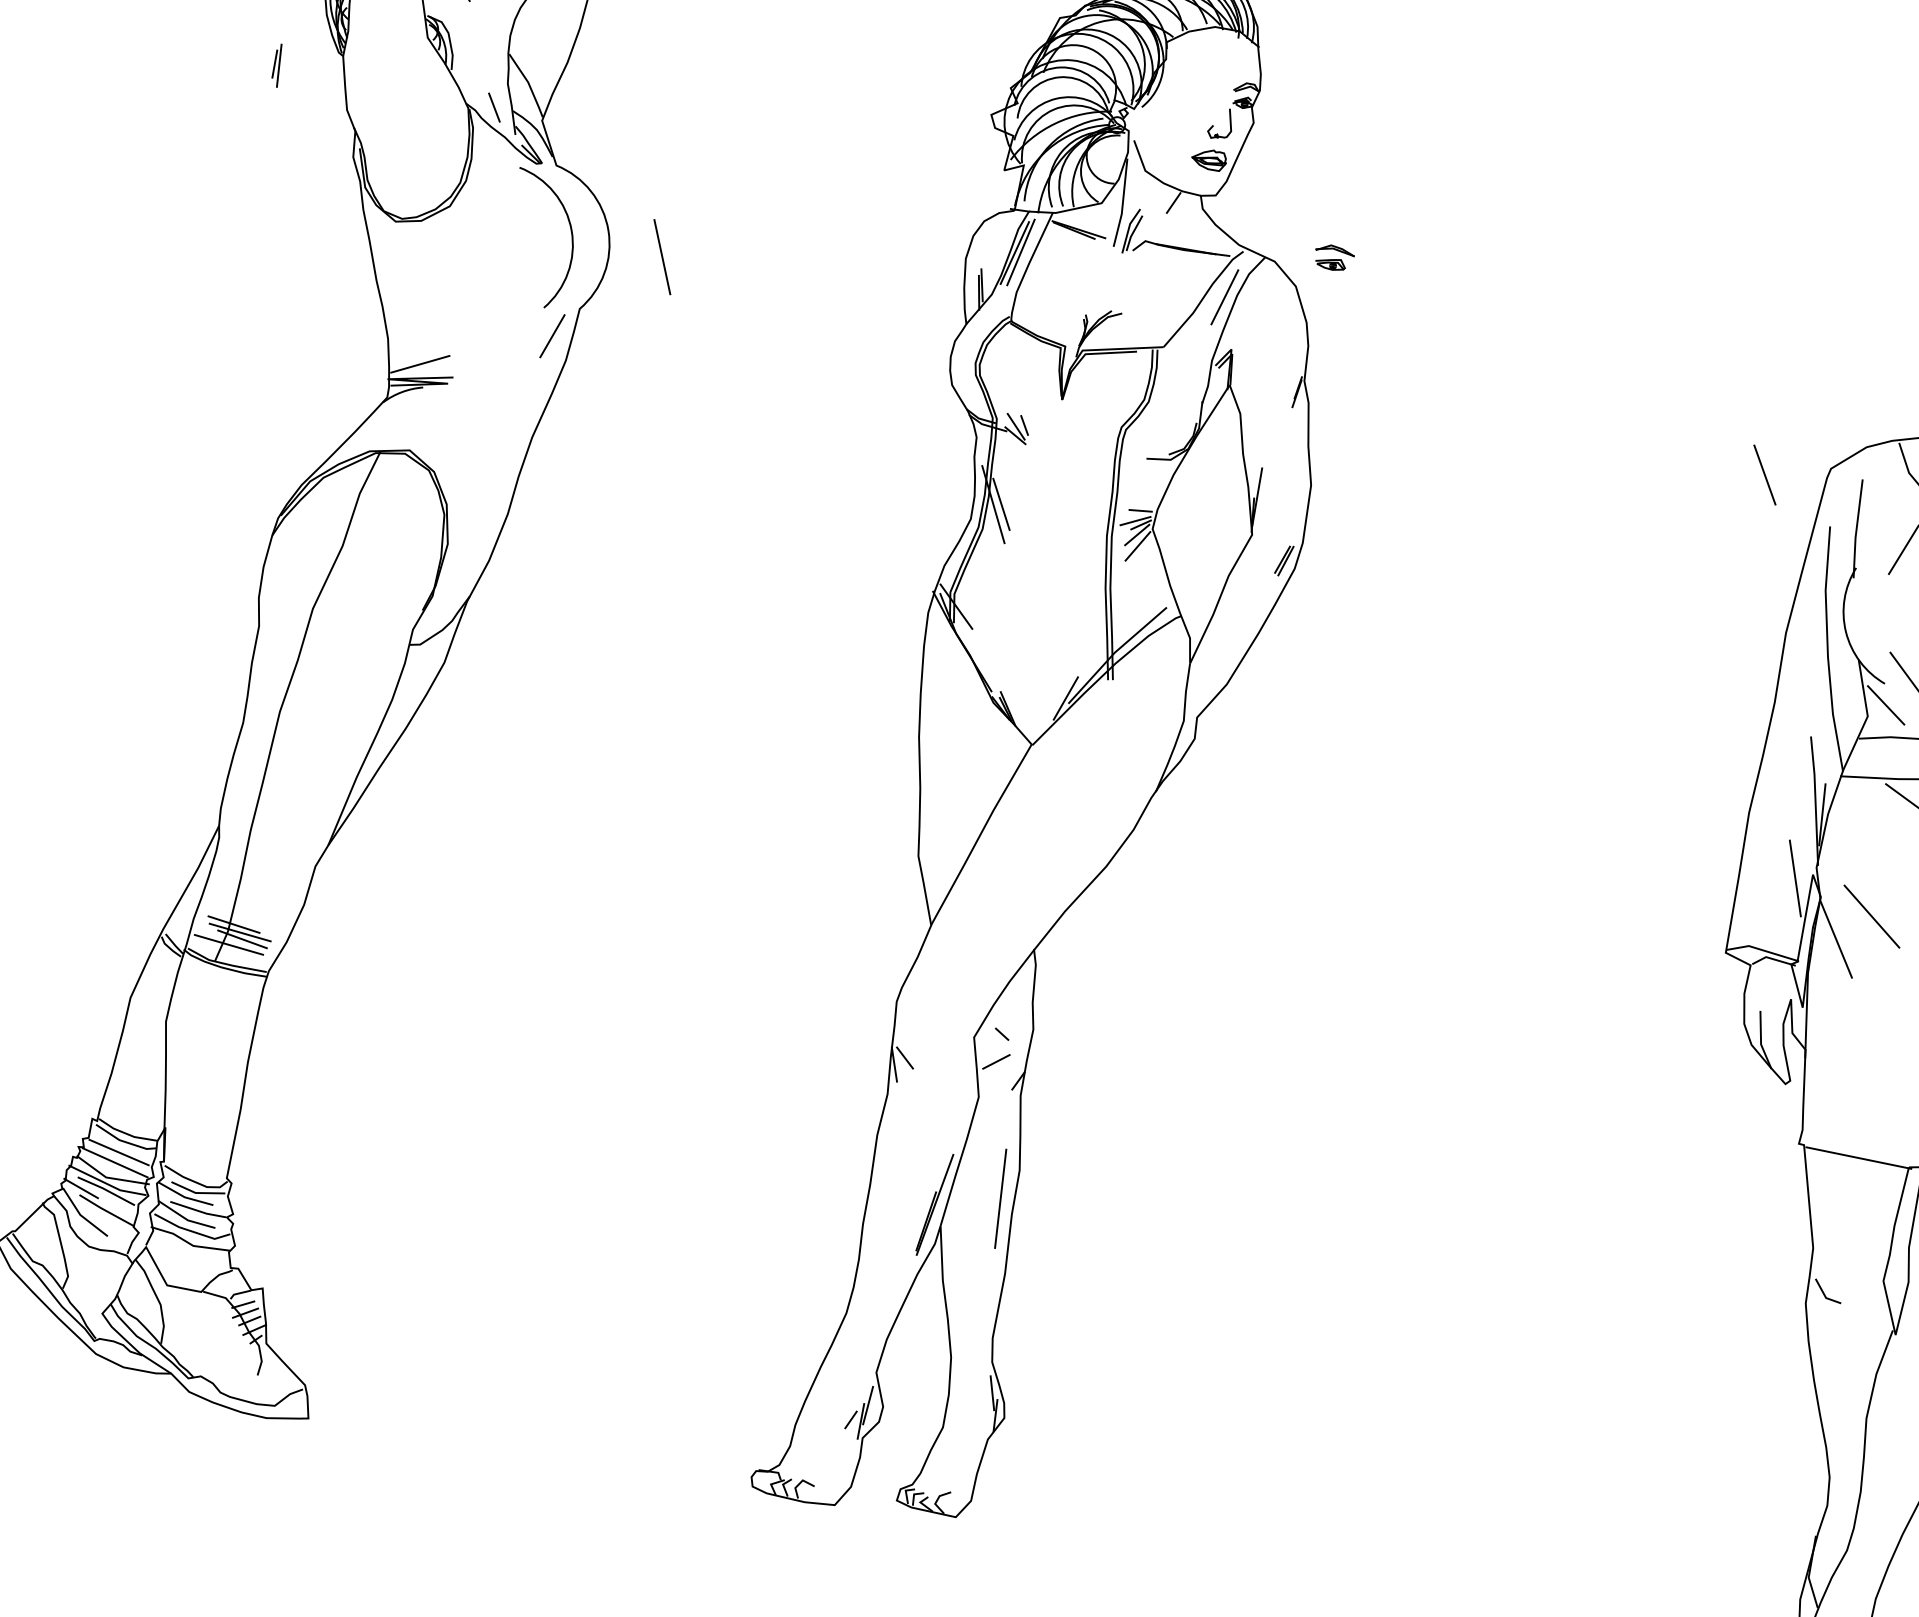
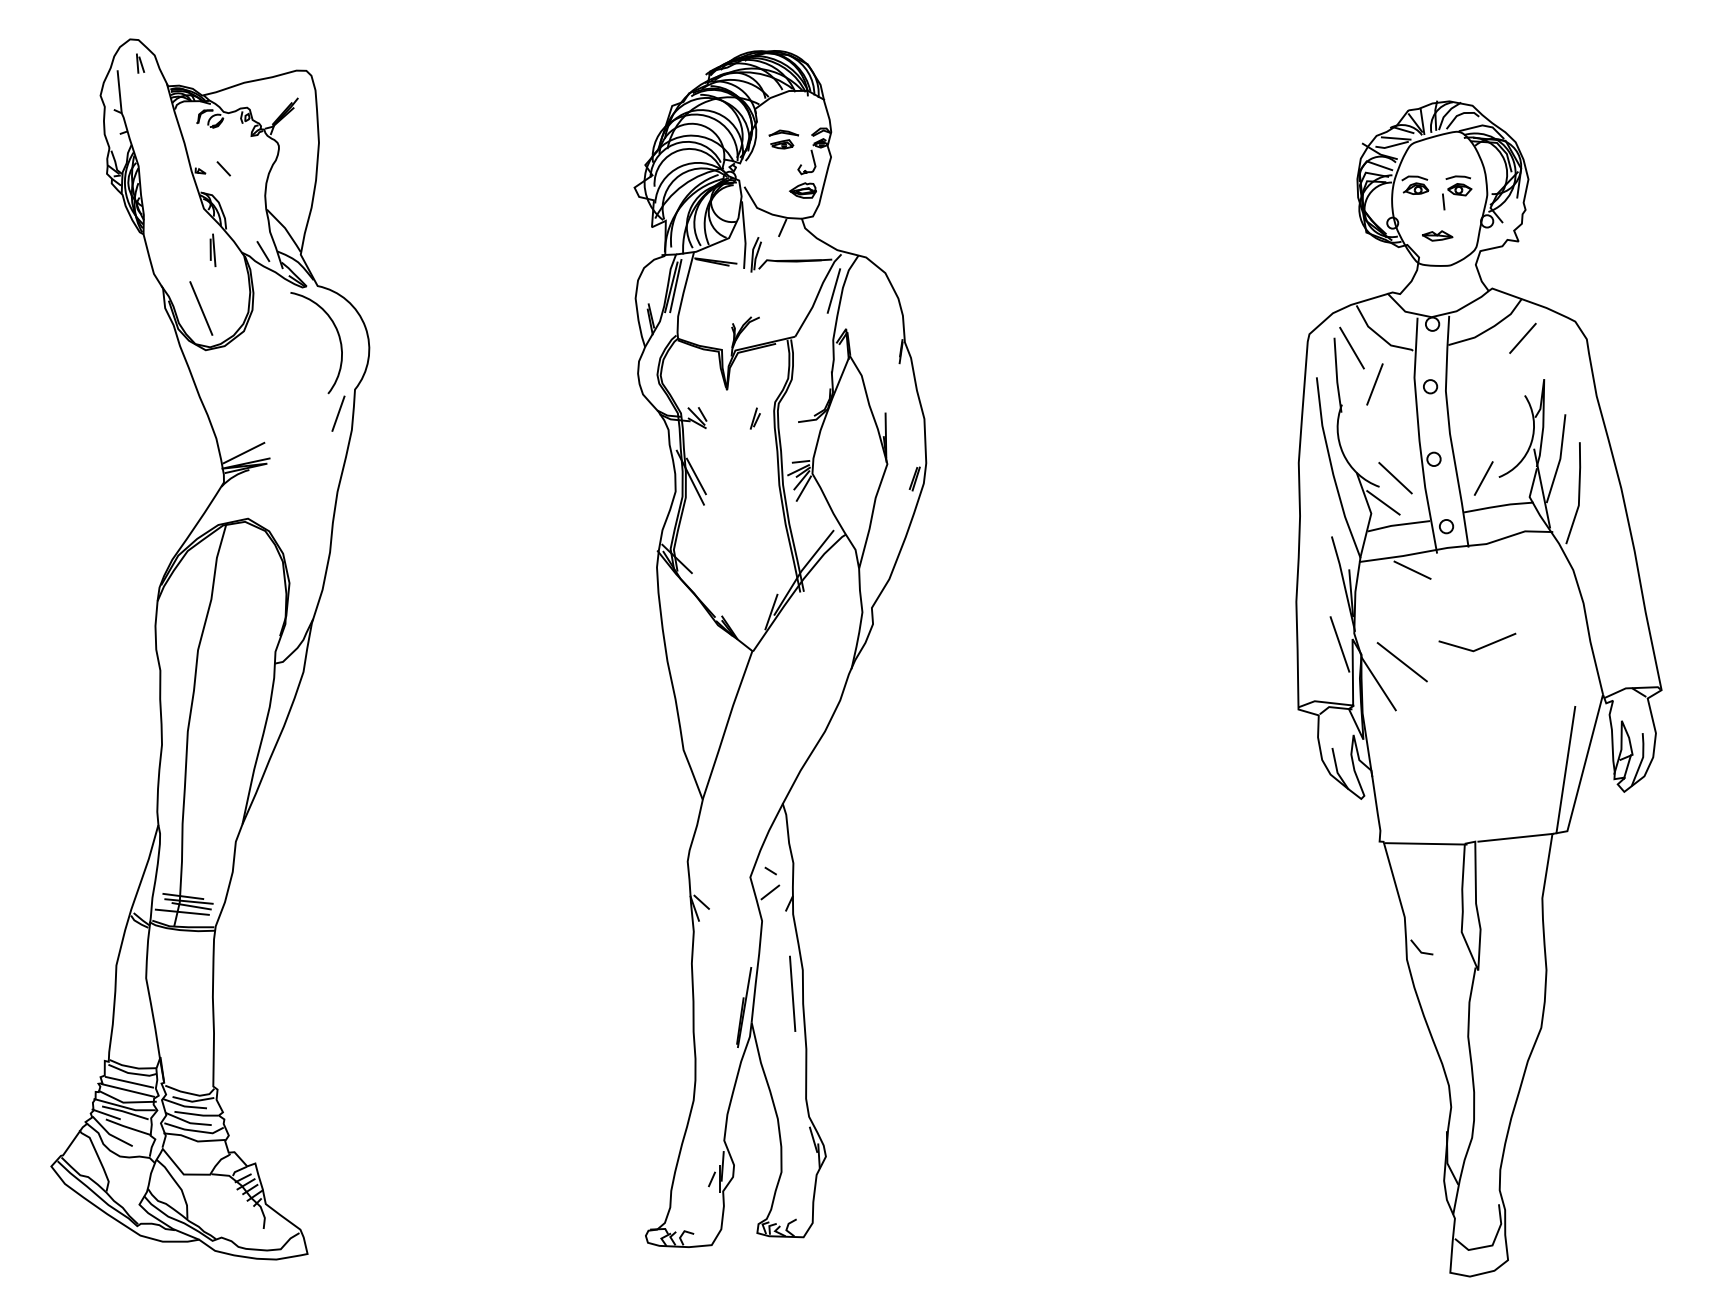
part: (276, 65) -> (212, 250), moved
line: (662, 257) -> (201, 308), moved
part: (1333, 257) -> (783, 139), moved
part: (1090, 443) -> (754, 418), added
line: (1764, 474) -> (1351, 347), moved

